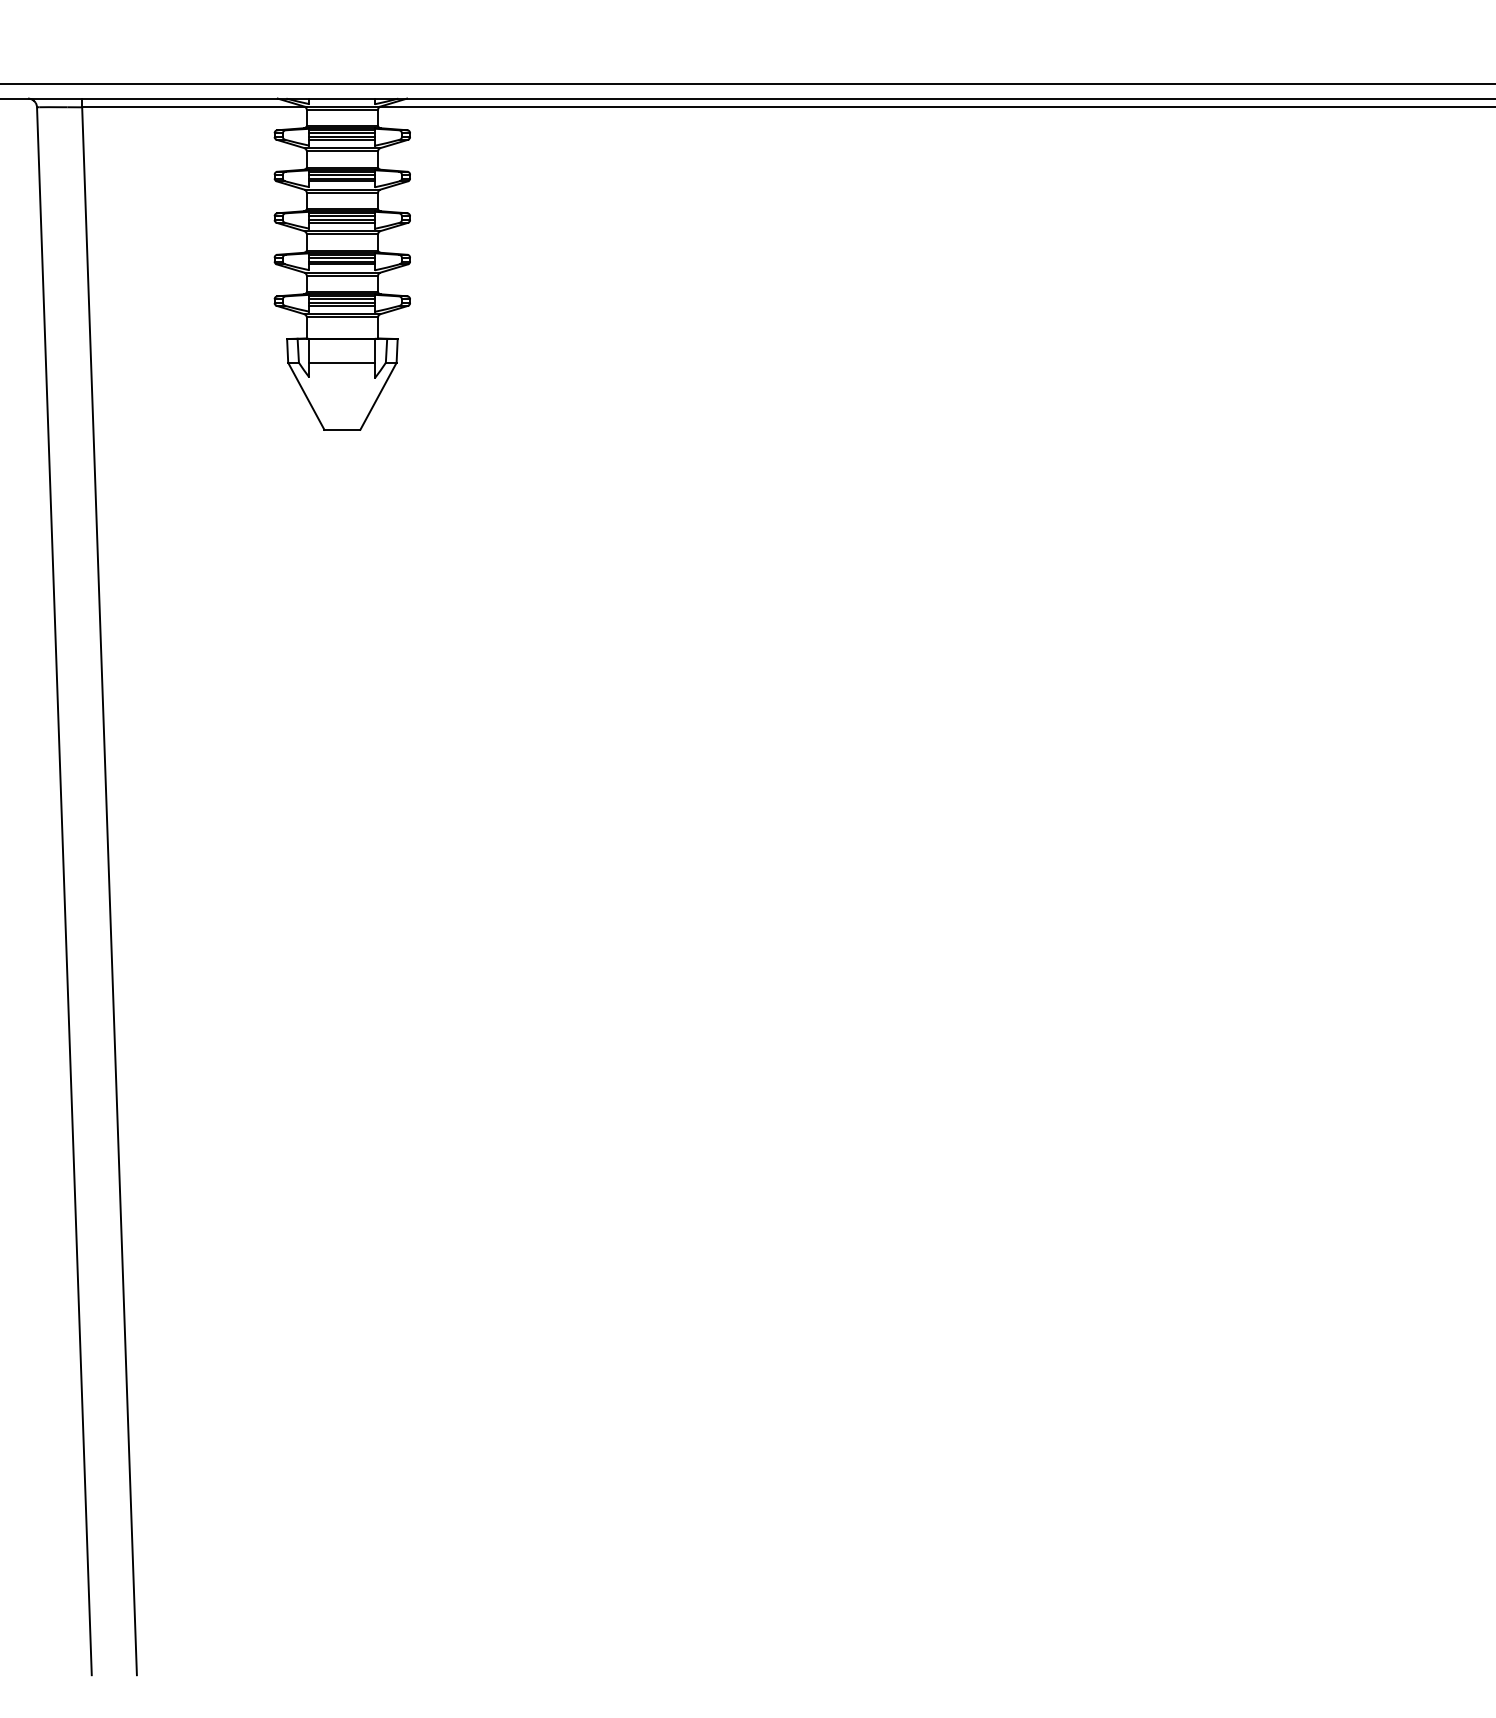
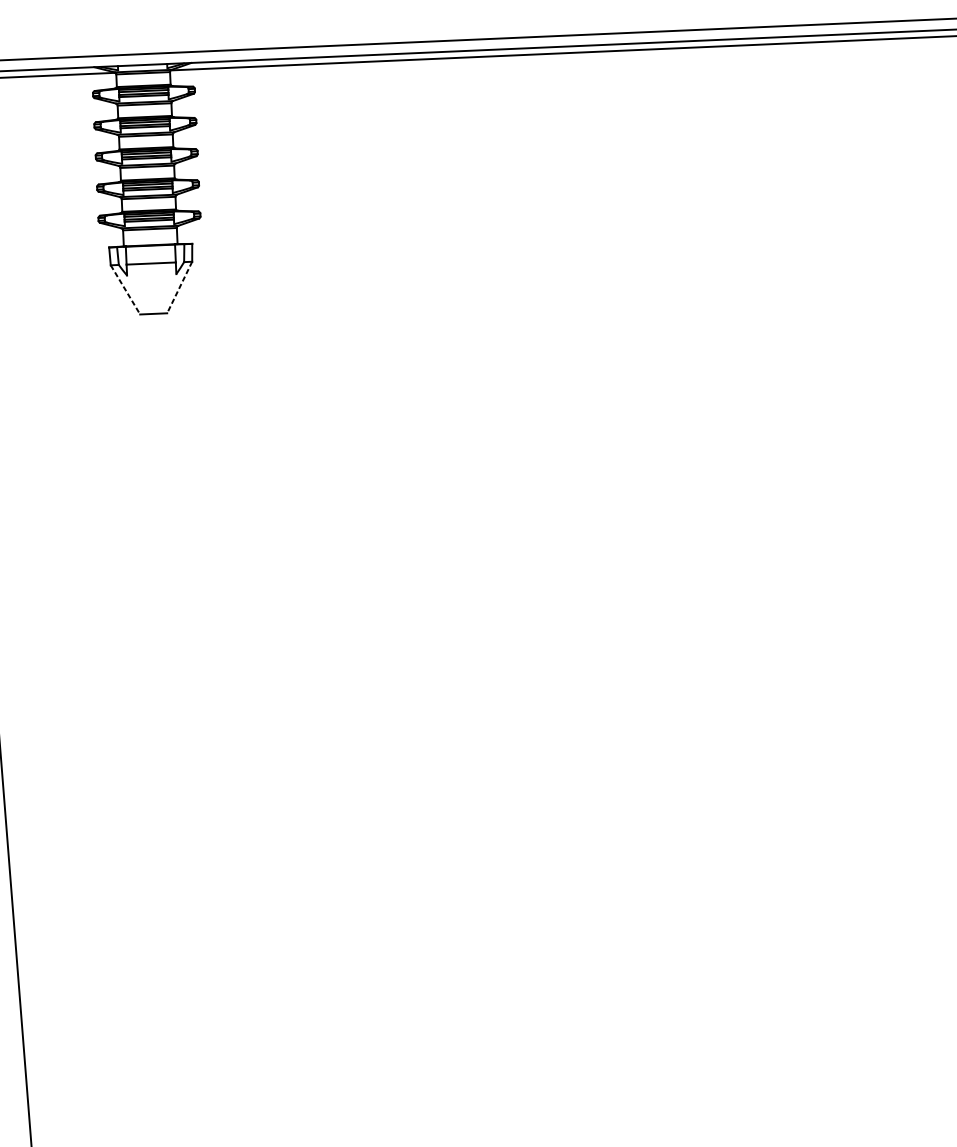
line: (306, 396) -> (125, 290), solid -> dashed
line: (378, 396) -> (179, 287), solid -> dashed

